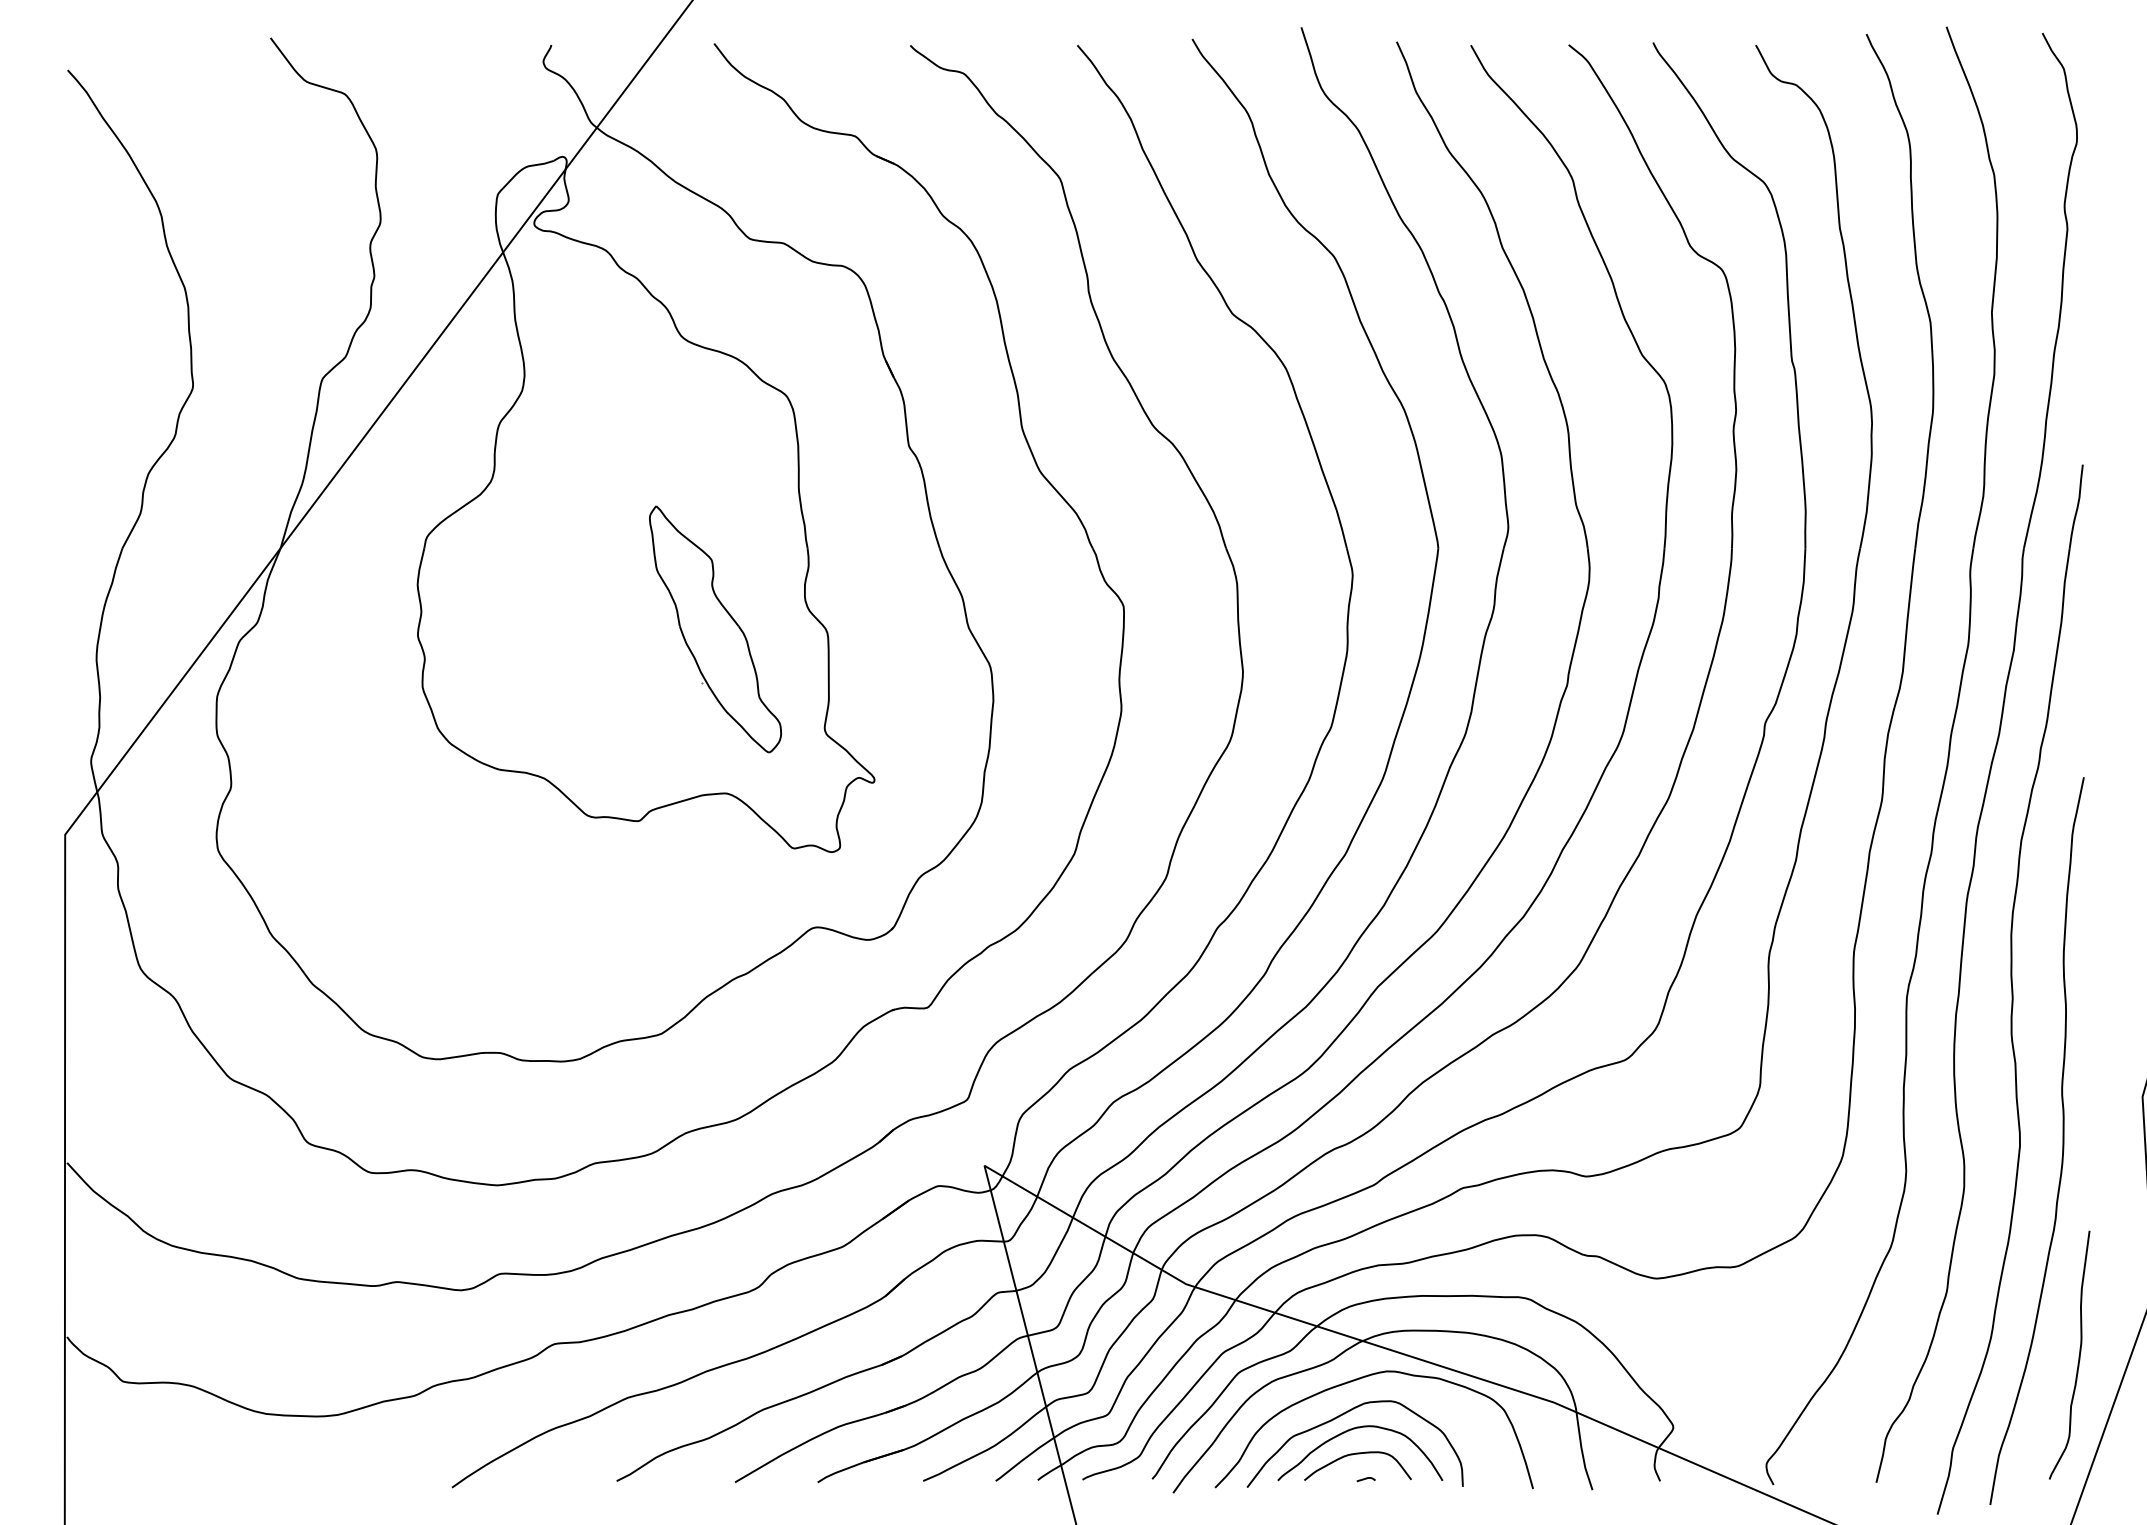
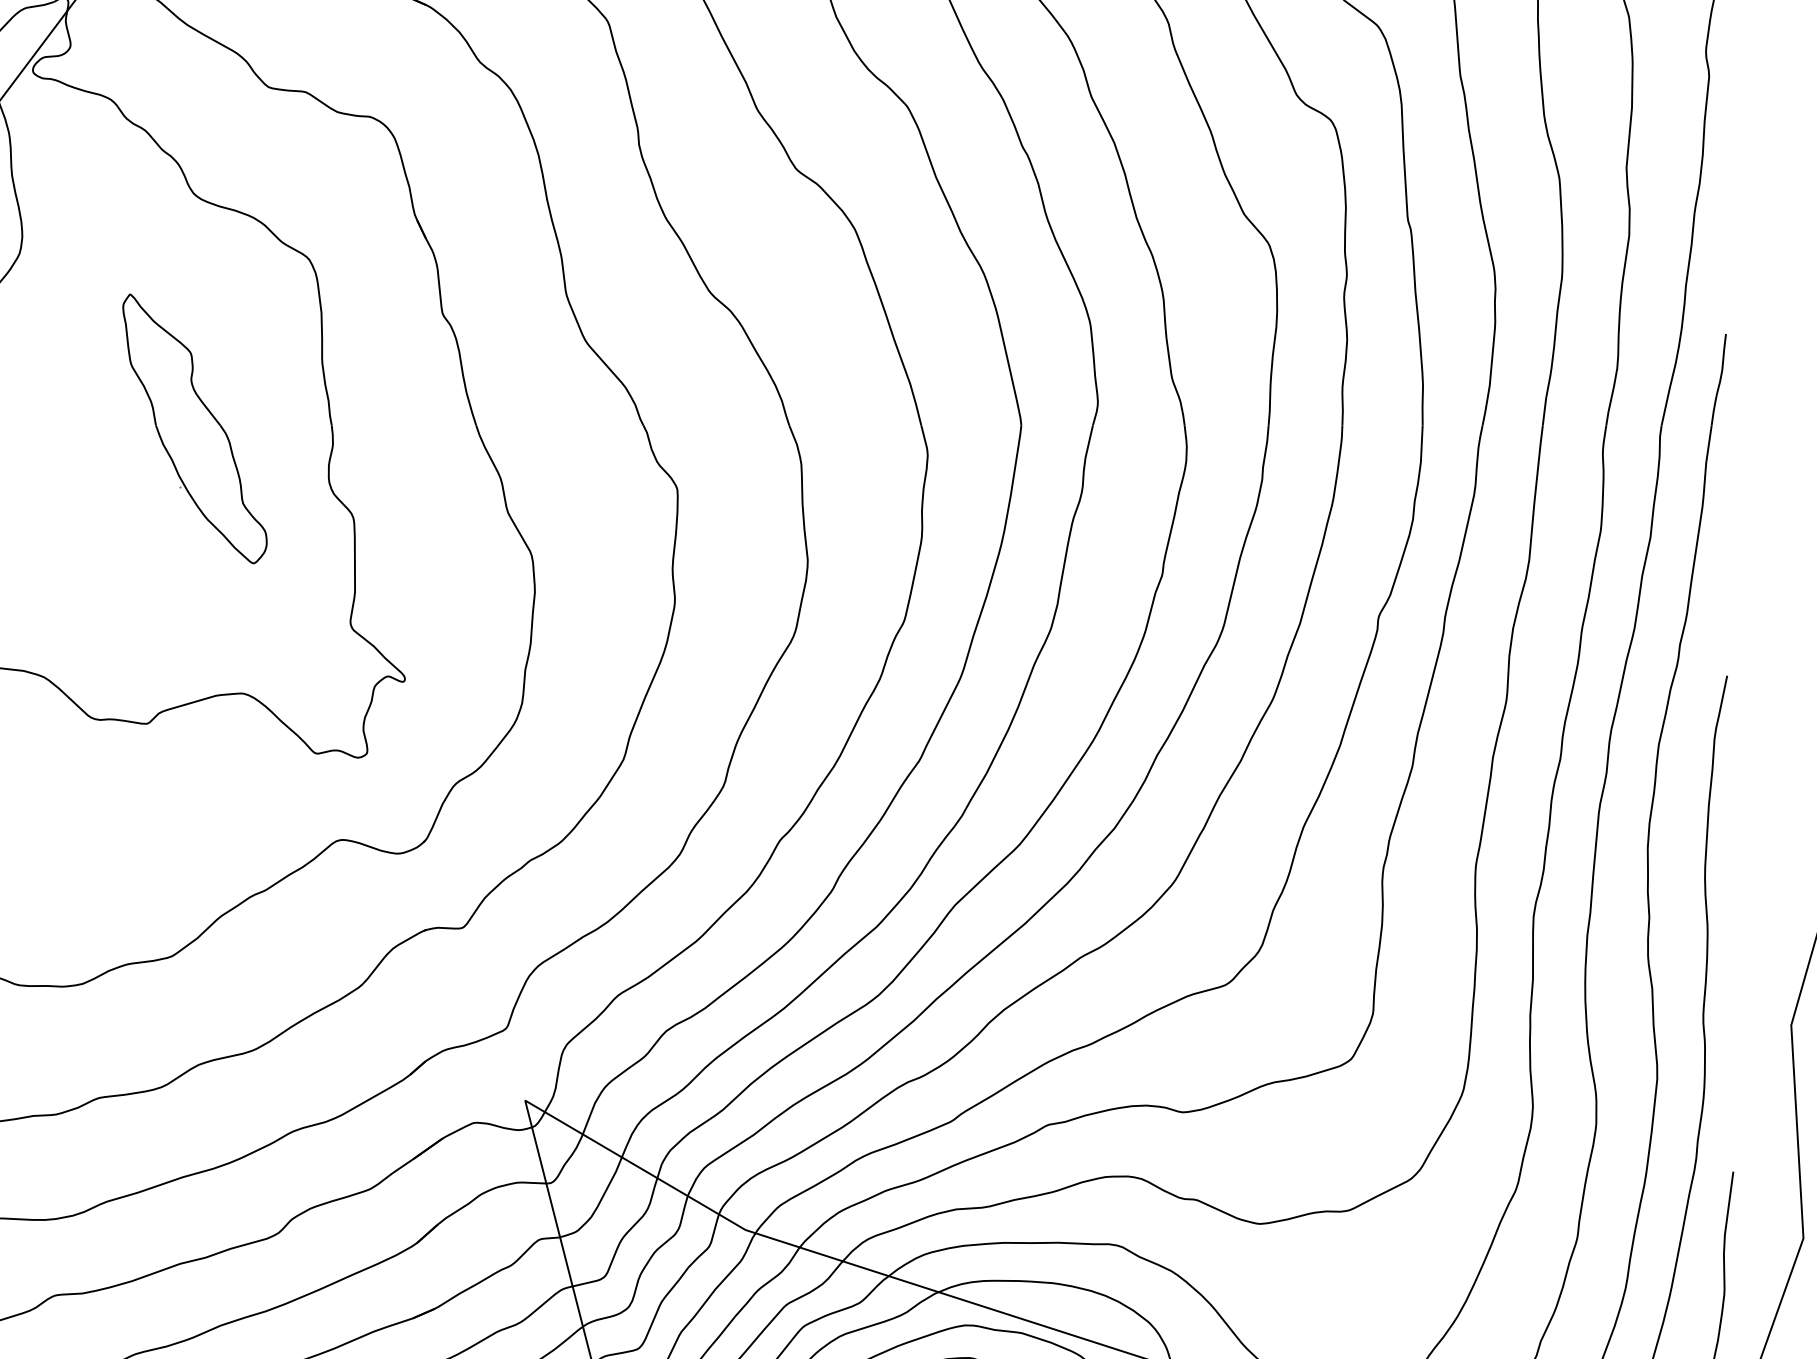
part: (715, 629) -> (195, 428), moved

